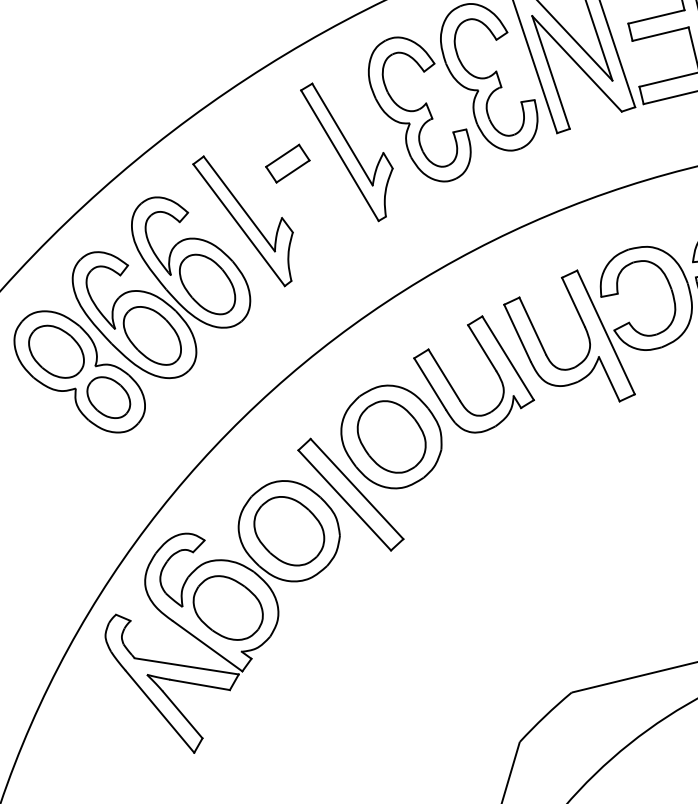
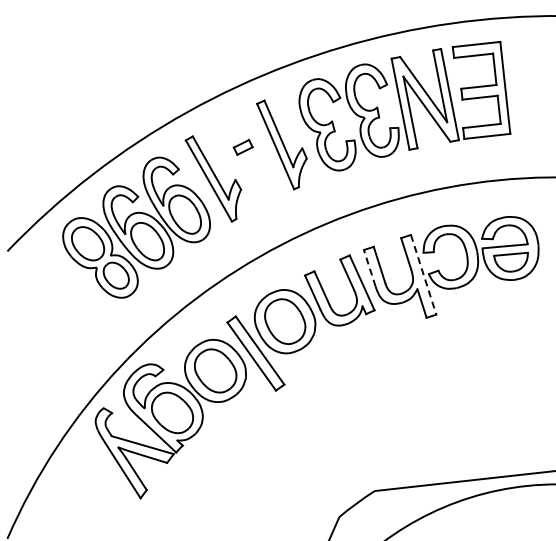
part: (286, 164) -> (242, 147), size x0.7
line: (516, 331) -> (369, 267), solid -> dashed
line: (605, 332) -> (423, 274), solid -> dashed

